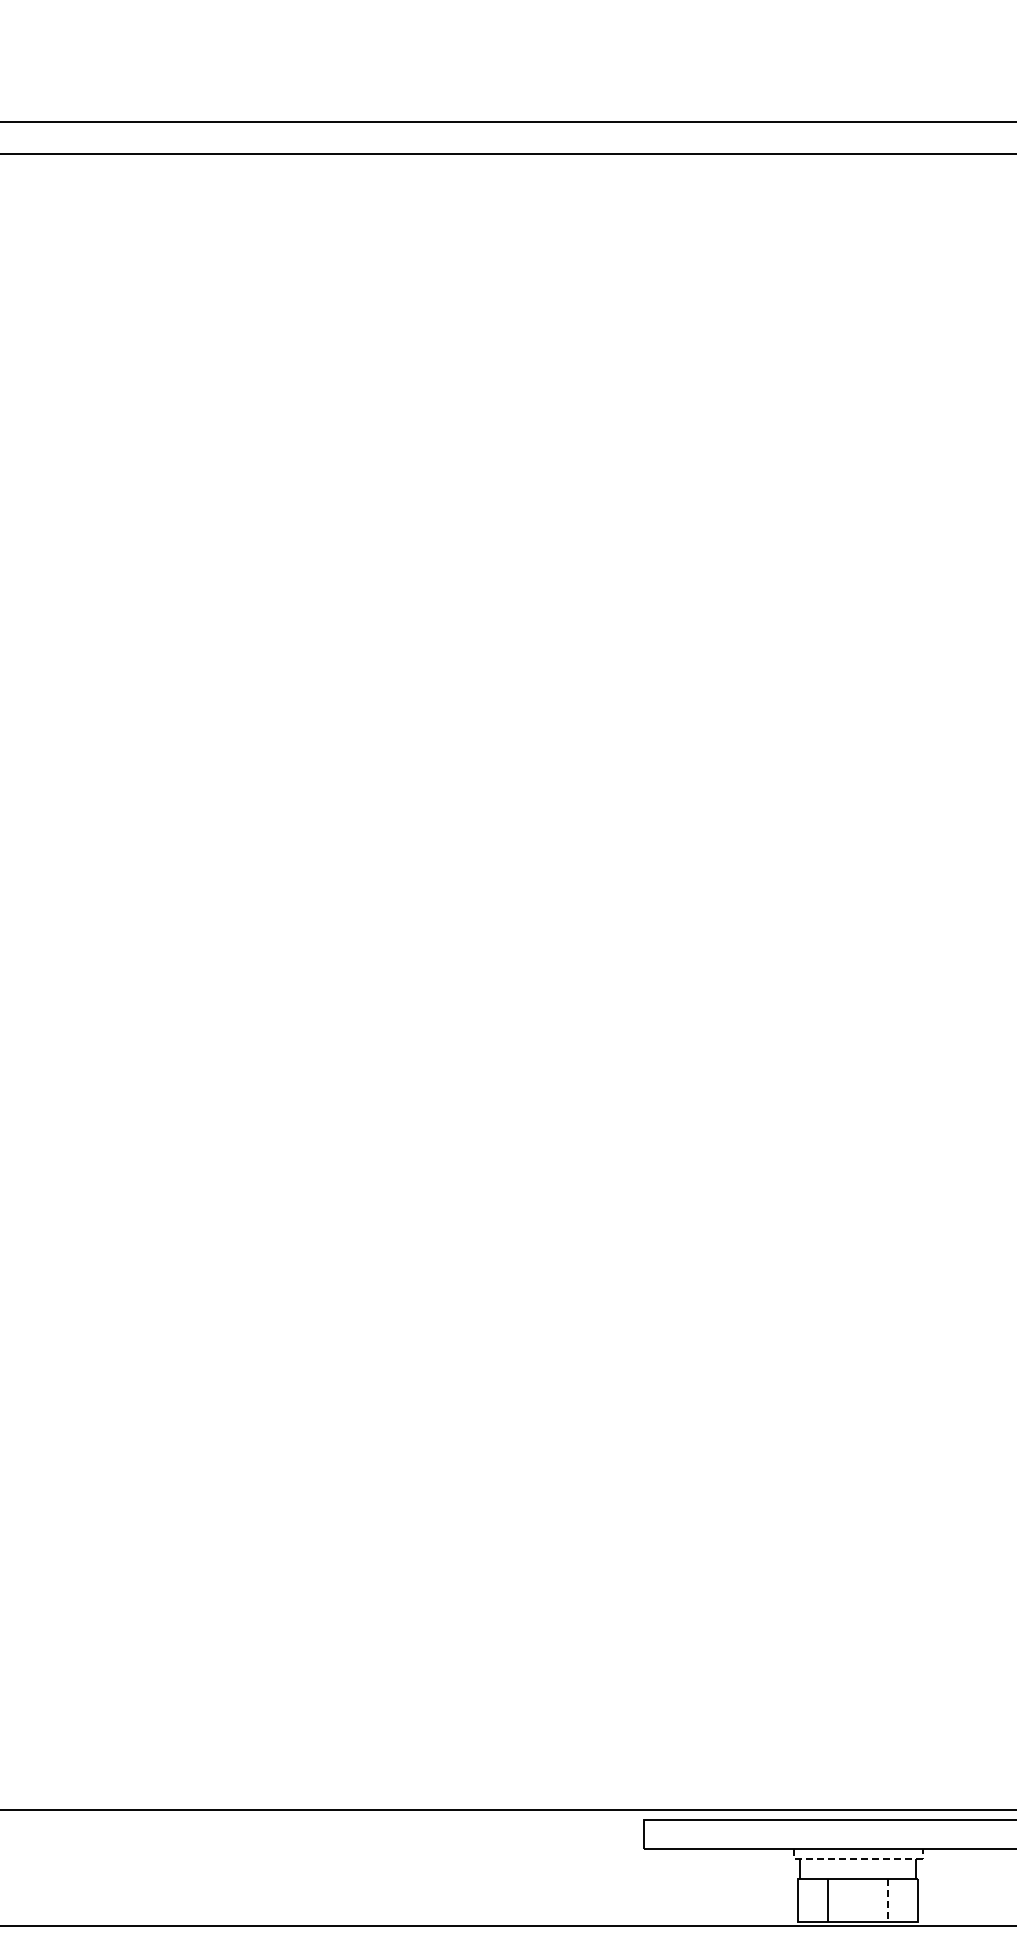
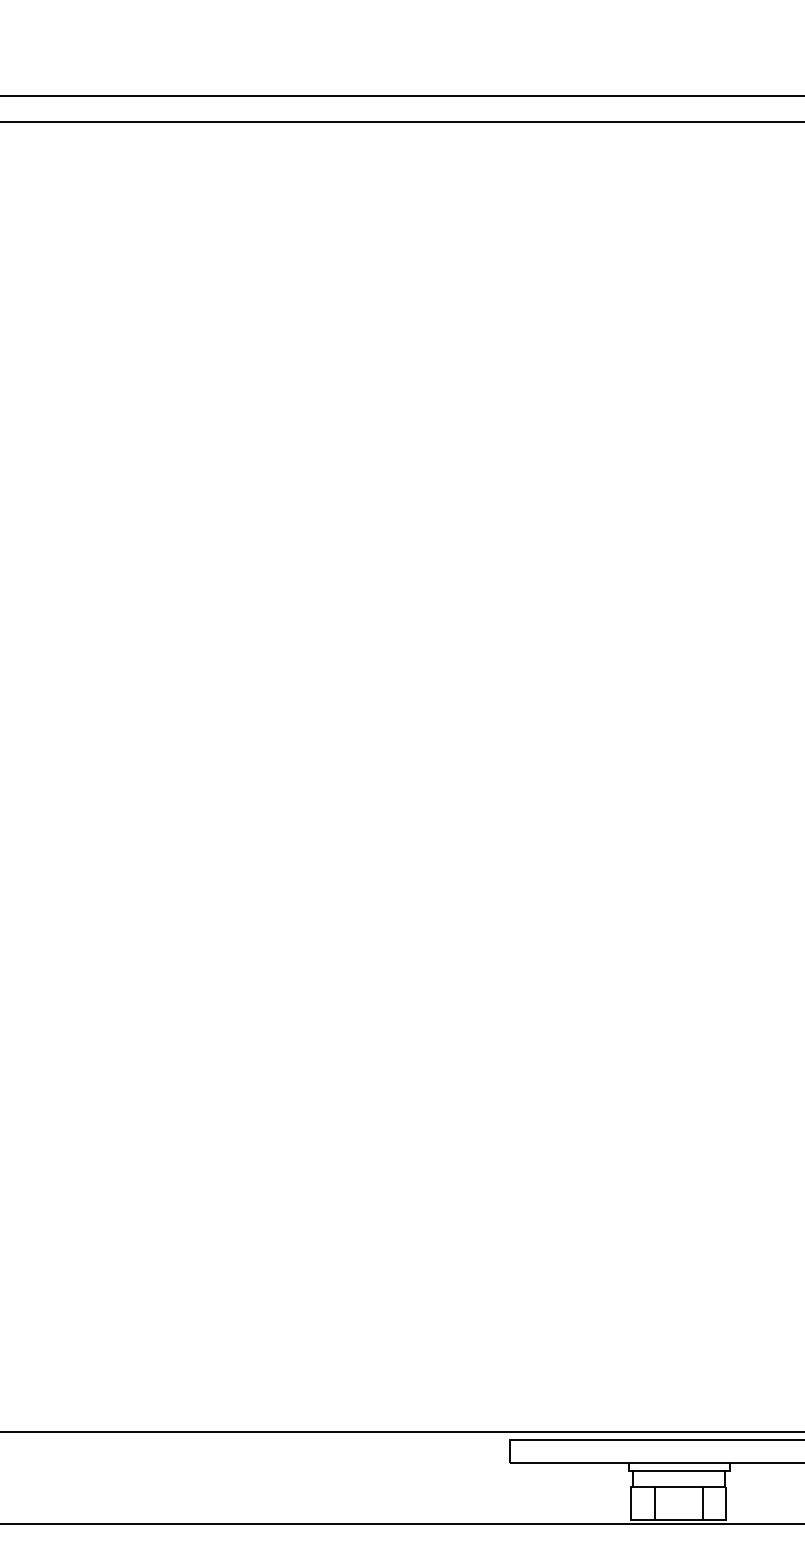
line: (858, 1858) -> (679, 1470), dashed -> solid
line: (888, 1901) -> (703, 1504), dashed -> solid

